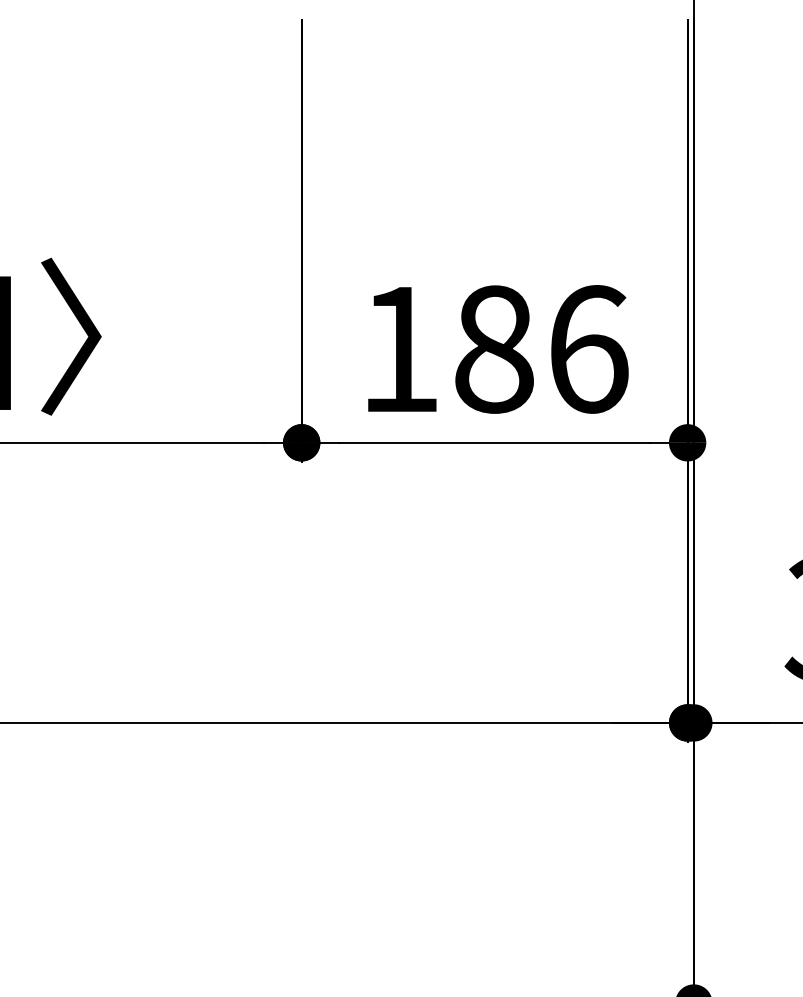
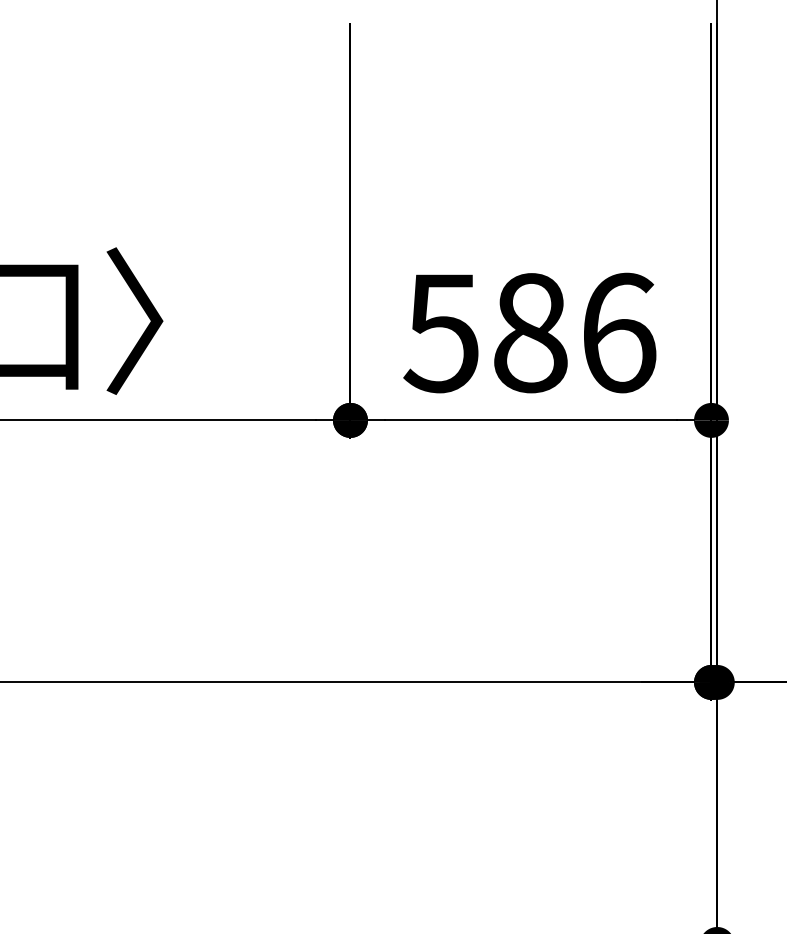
text: (397, 349) -> (440, 333), 186 -> 586

